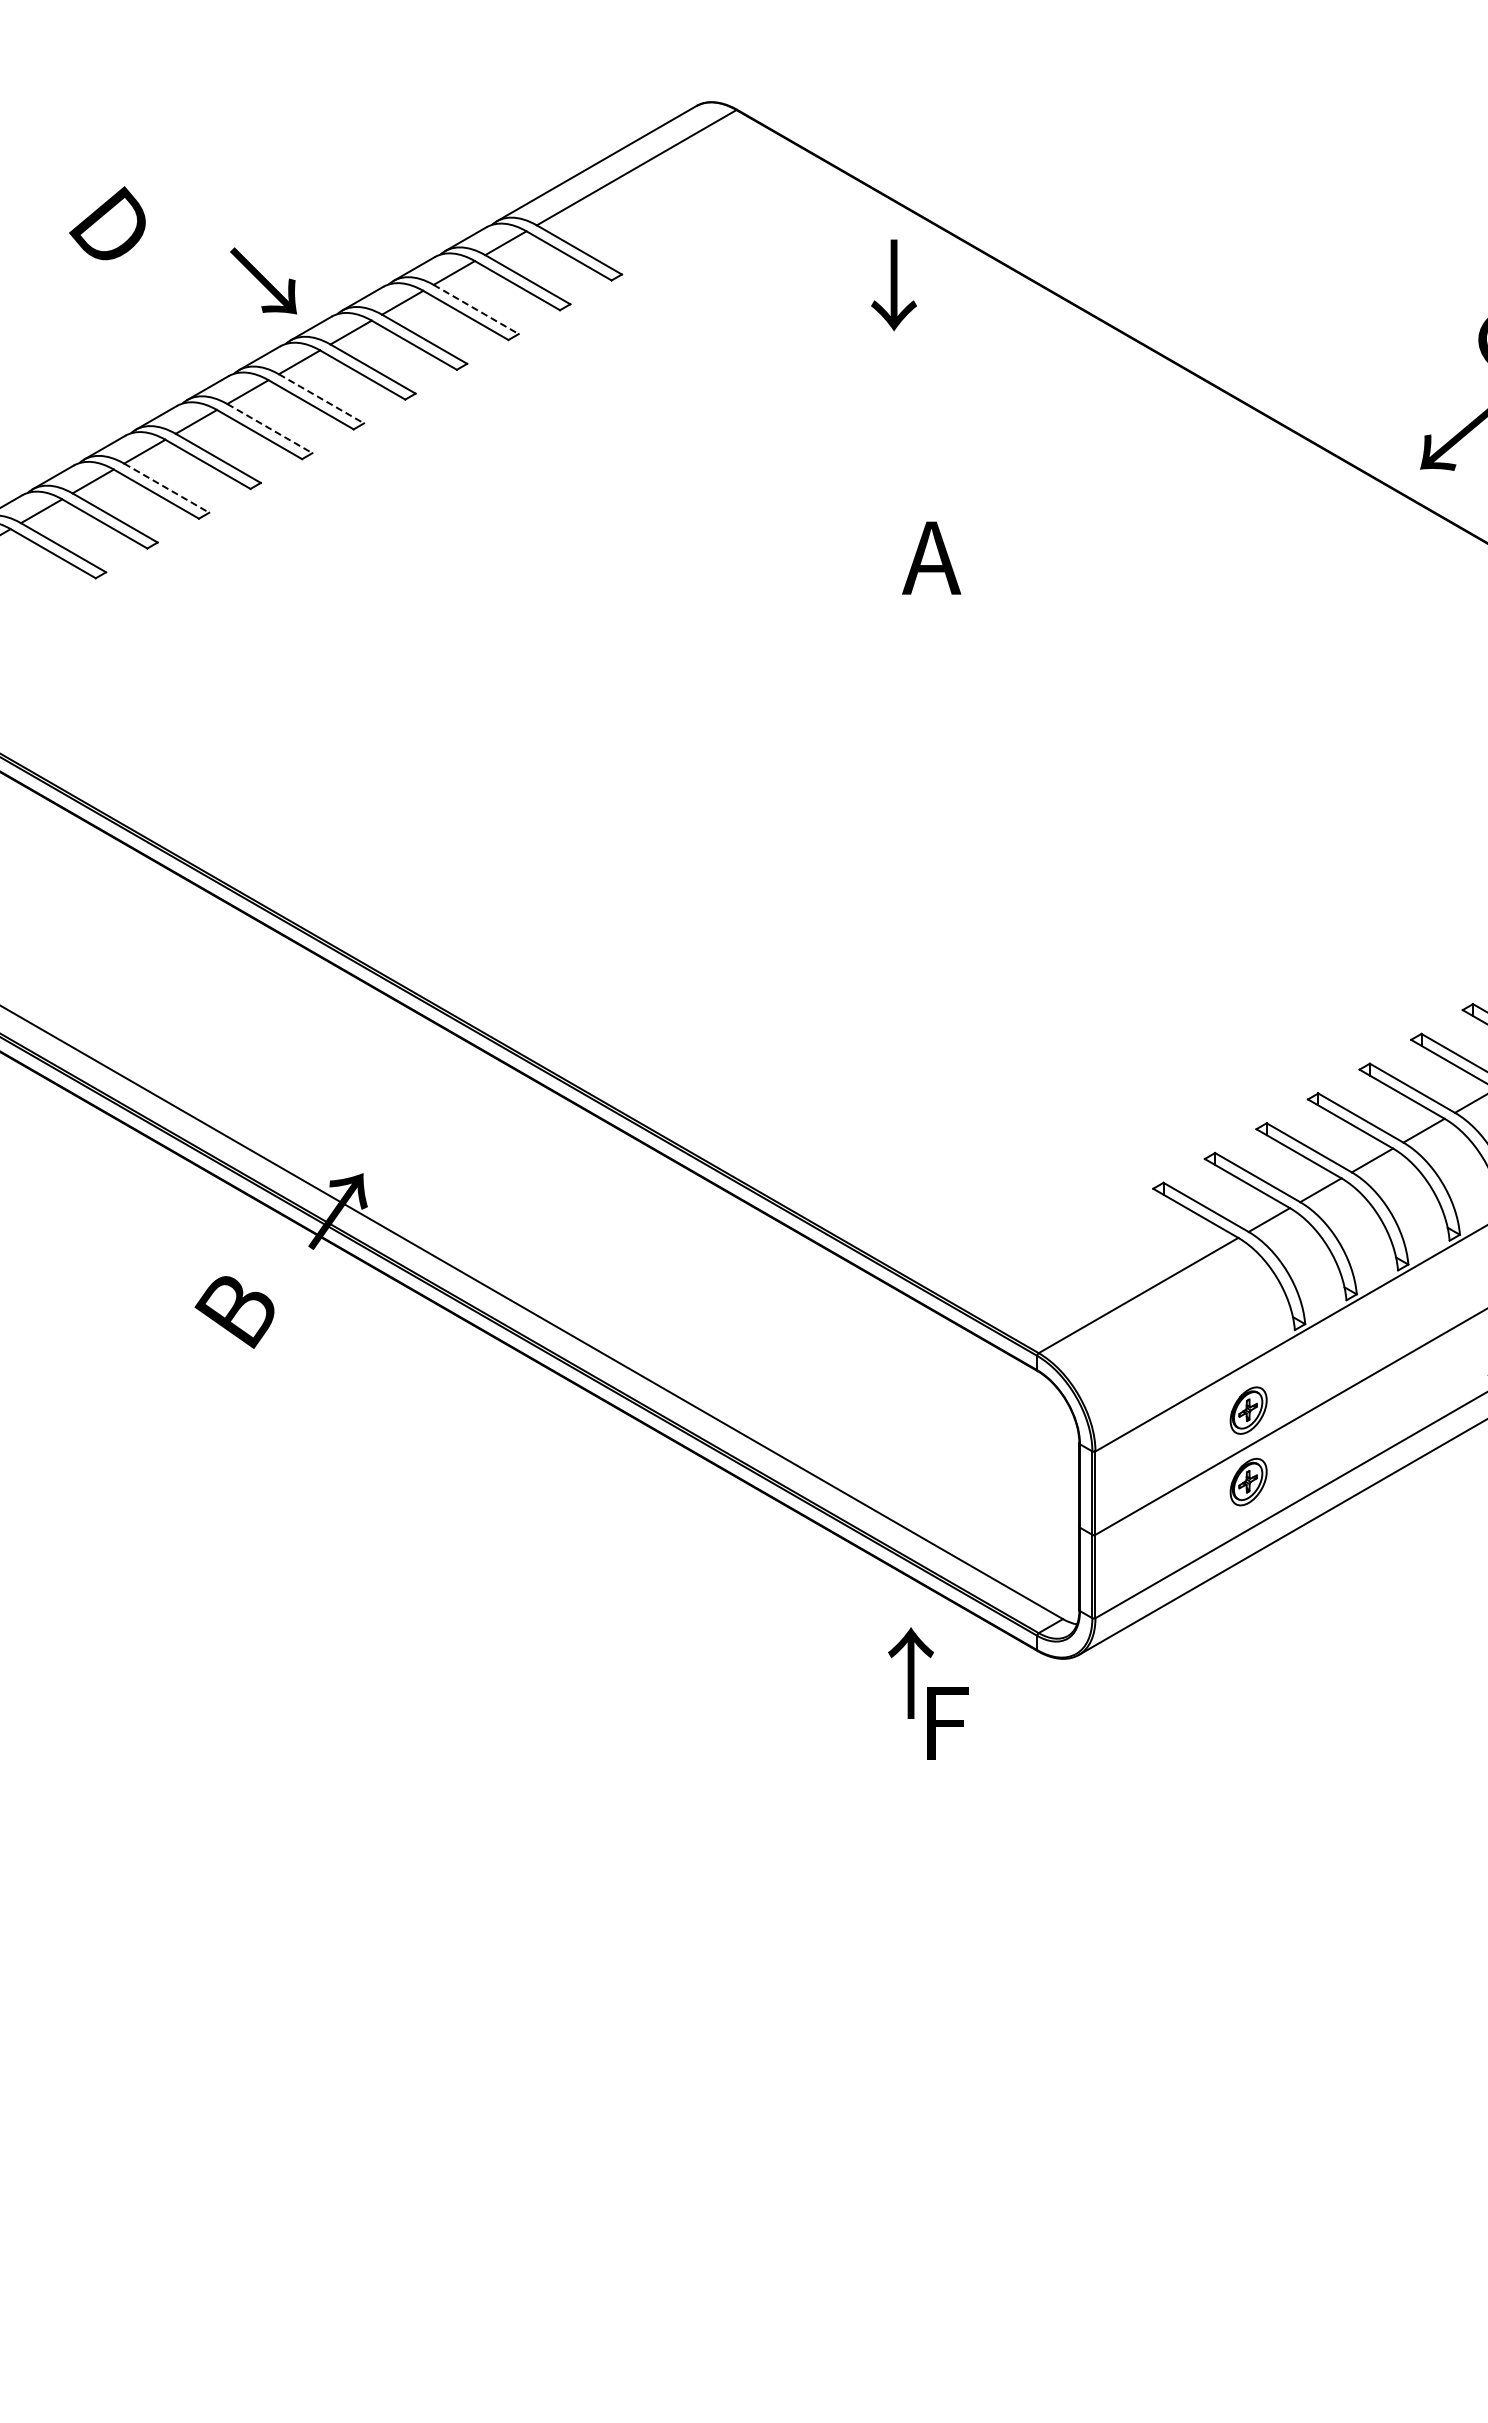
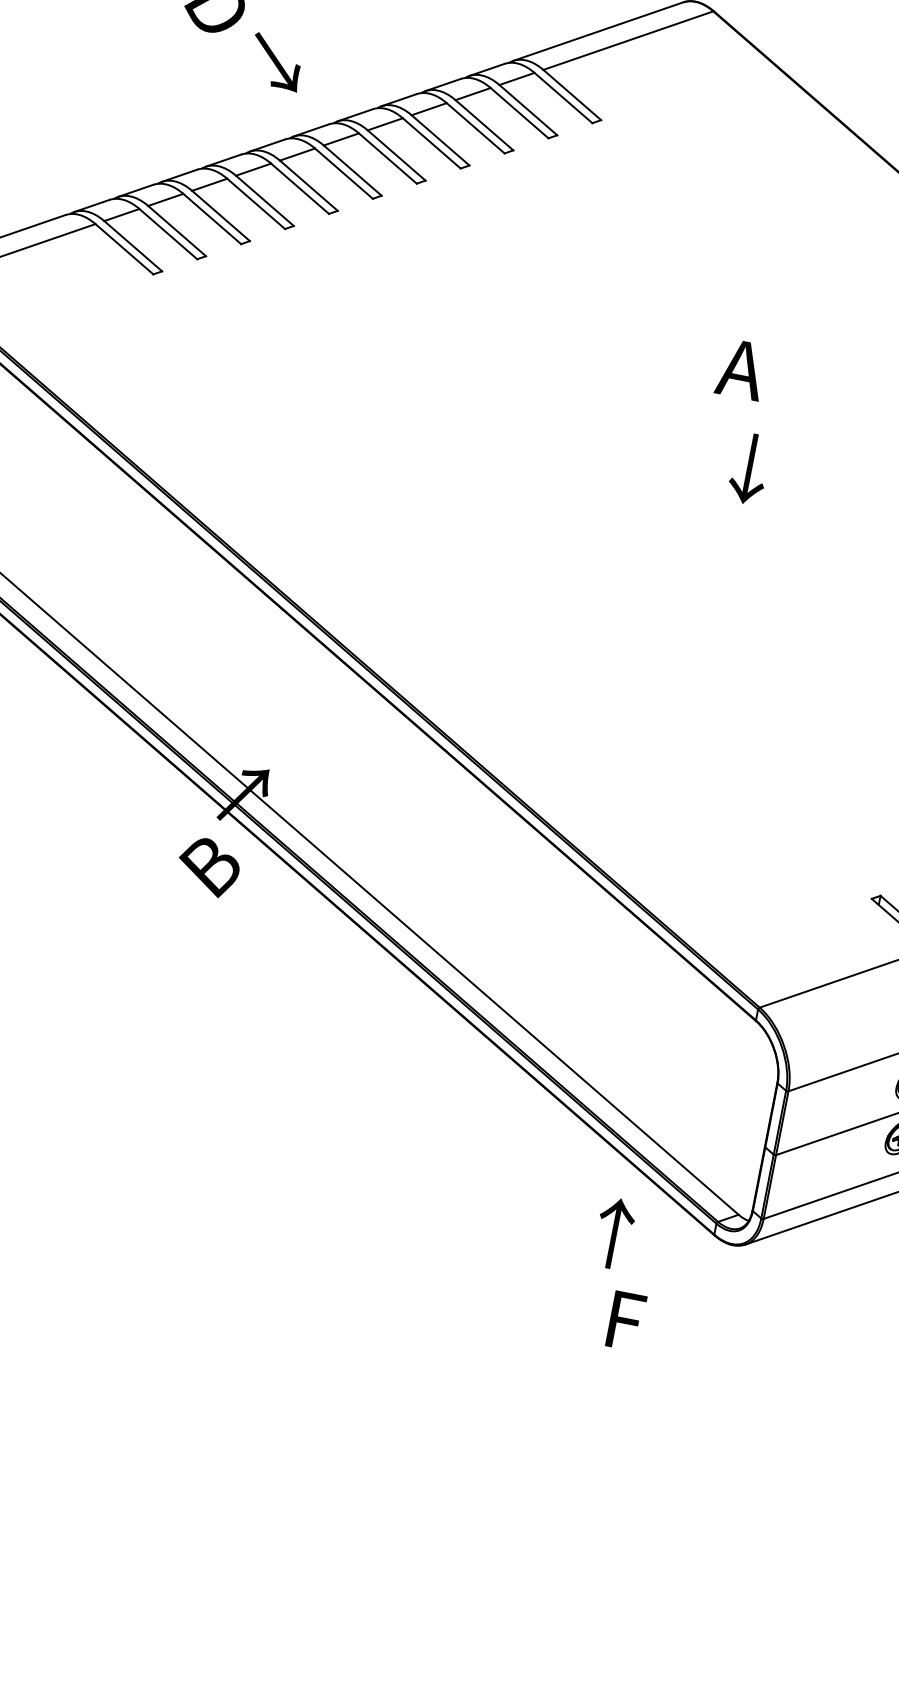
text: (263, 280) -> (276, 61), moved
text: (893, 285) -> (749, 468), moved
line: (476, 309) -> (484, 125), dashed -> solid
line: (321, 399) -> (352, 171), dashed -> solid
line: (270, 428) -> (309, 185), dashed -> solid
line: (167, 488) -> (221, 216), dashed -> solid
text: (931, 557) -> (741, 369), moved
text: (234, 1312) -> (208, 867), moved
text: (947, 1723) -> (626, 1321), moved

